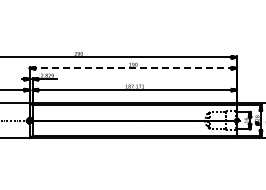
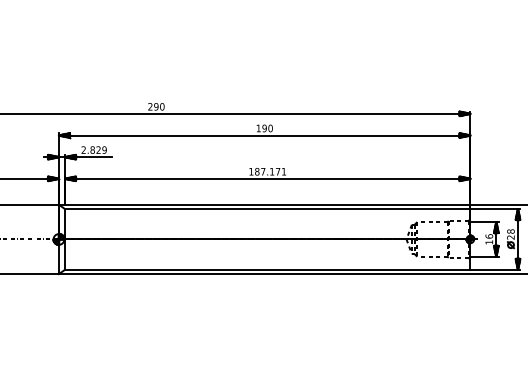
line: (133, 68) -> (264, 135), dashed -> solid

